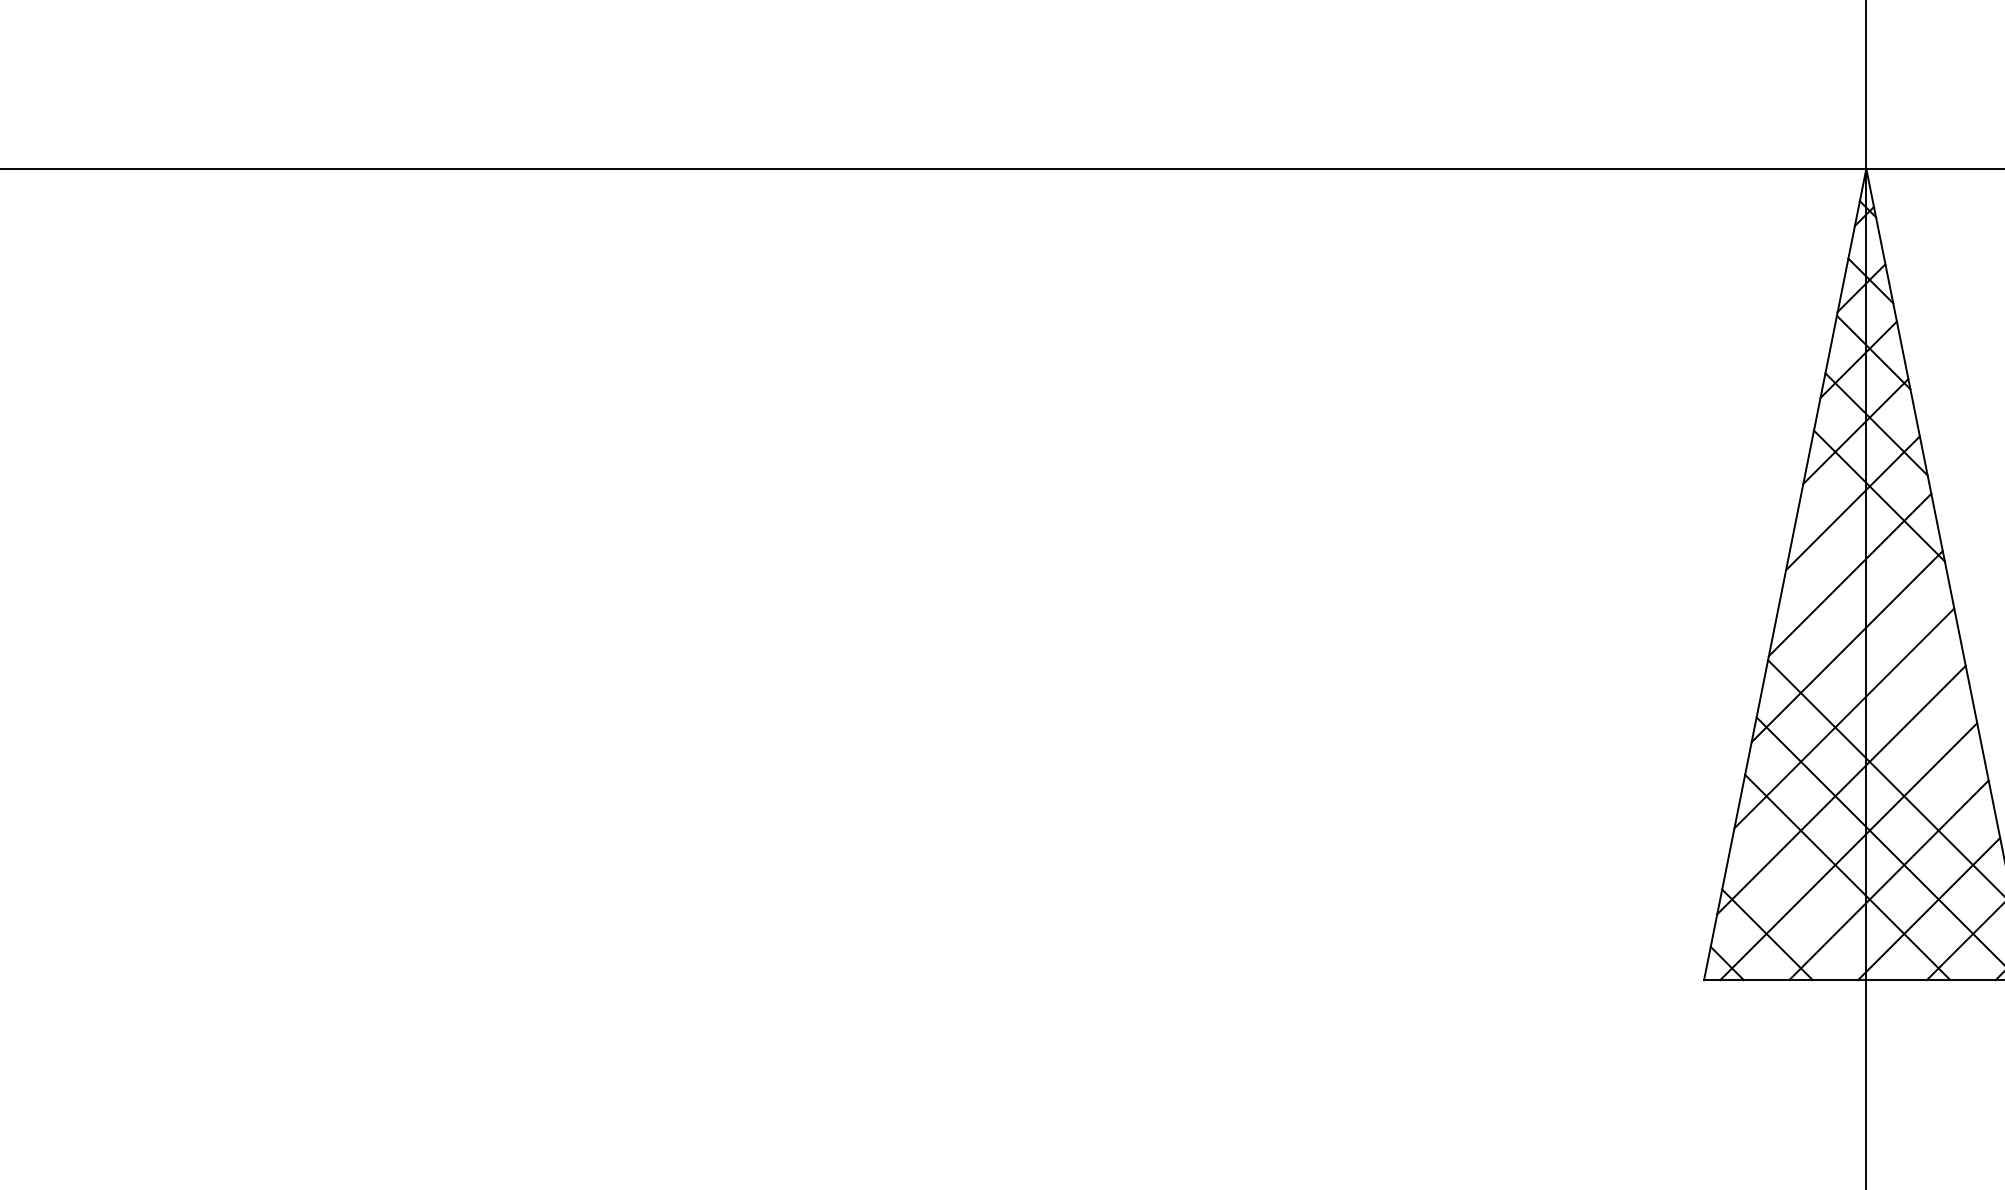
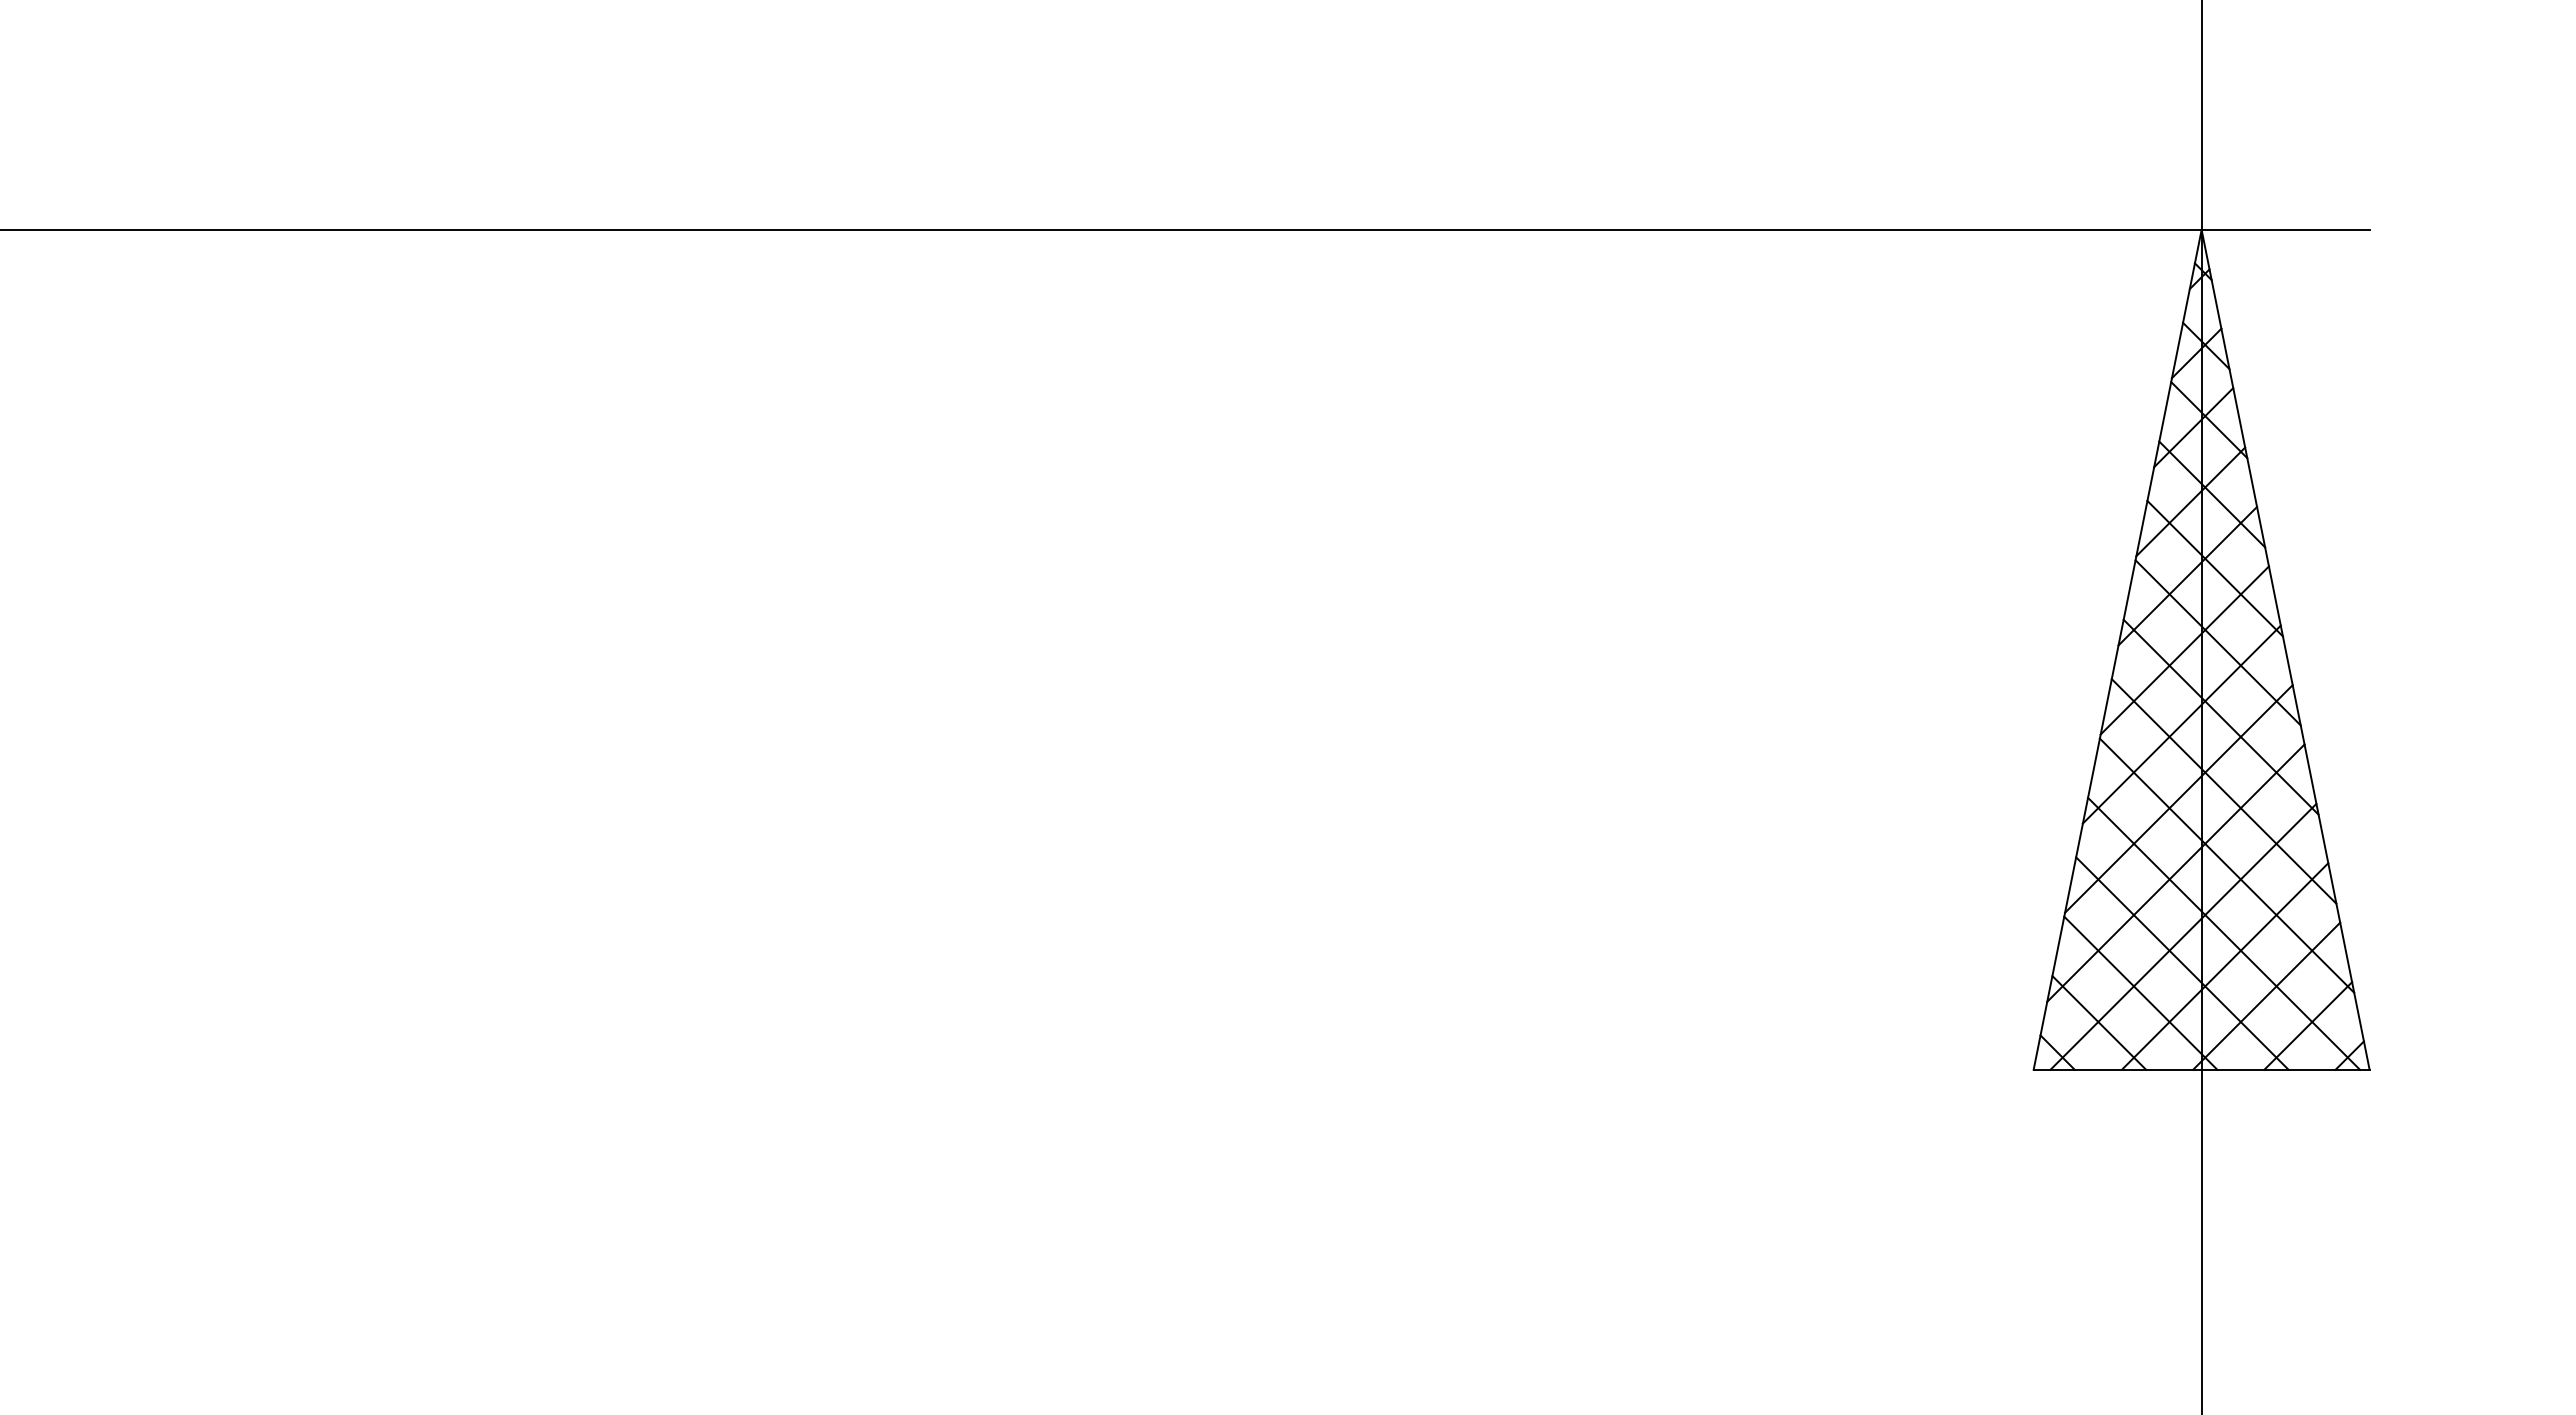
line: (1881, 567) -> (2217, 642), added
line: (1884, 638) -> (2220, 716), added
line: (1887, 711) -> (2223, 791), added
line: (1807, 905) -> (2140, 992), added

